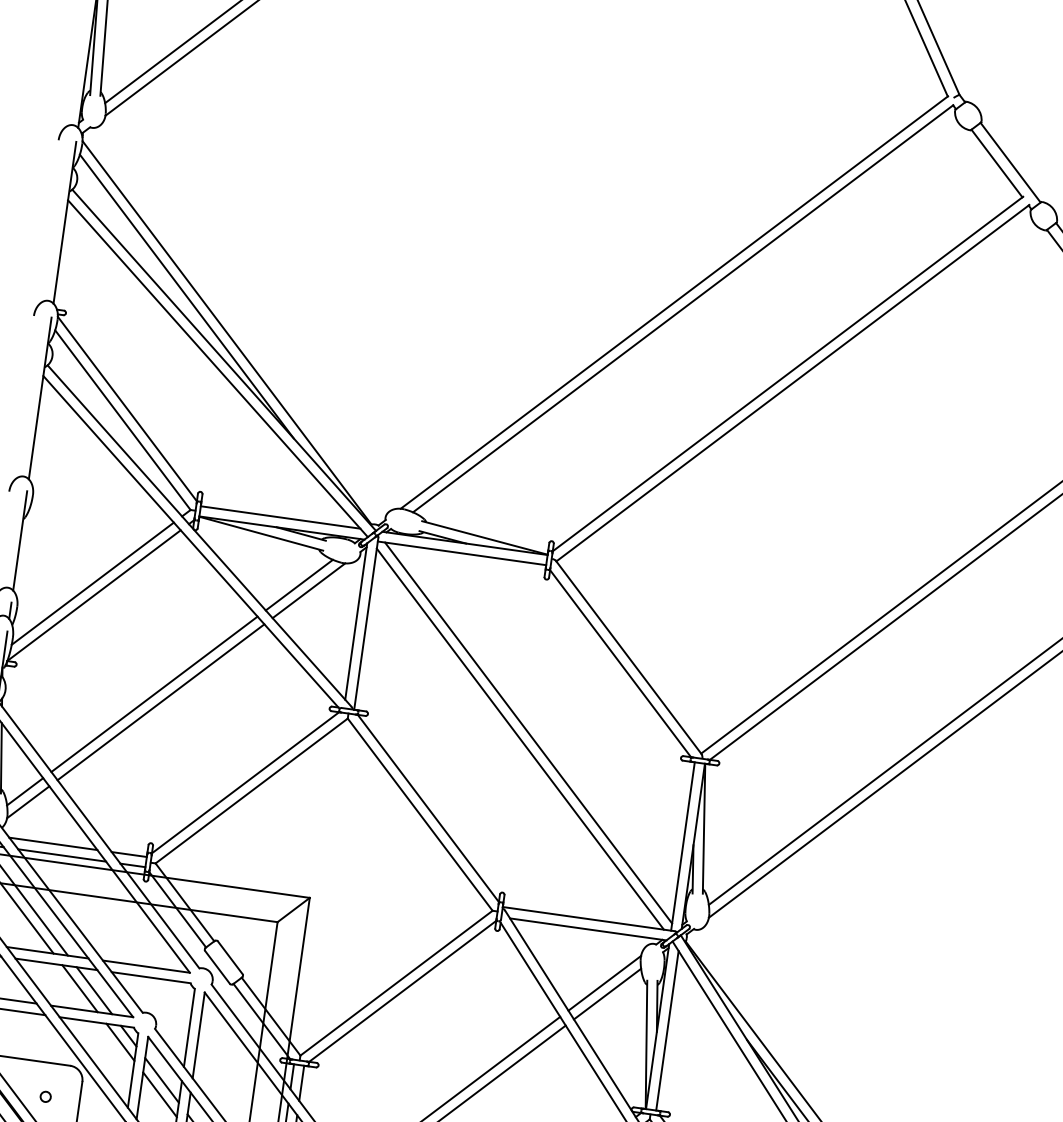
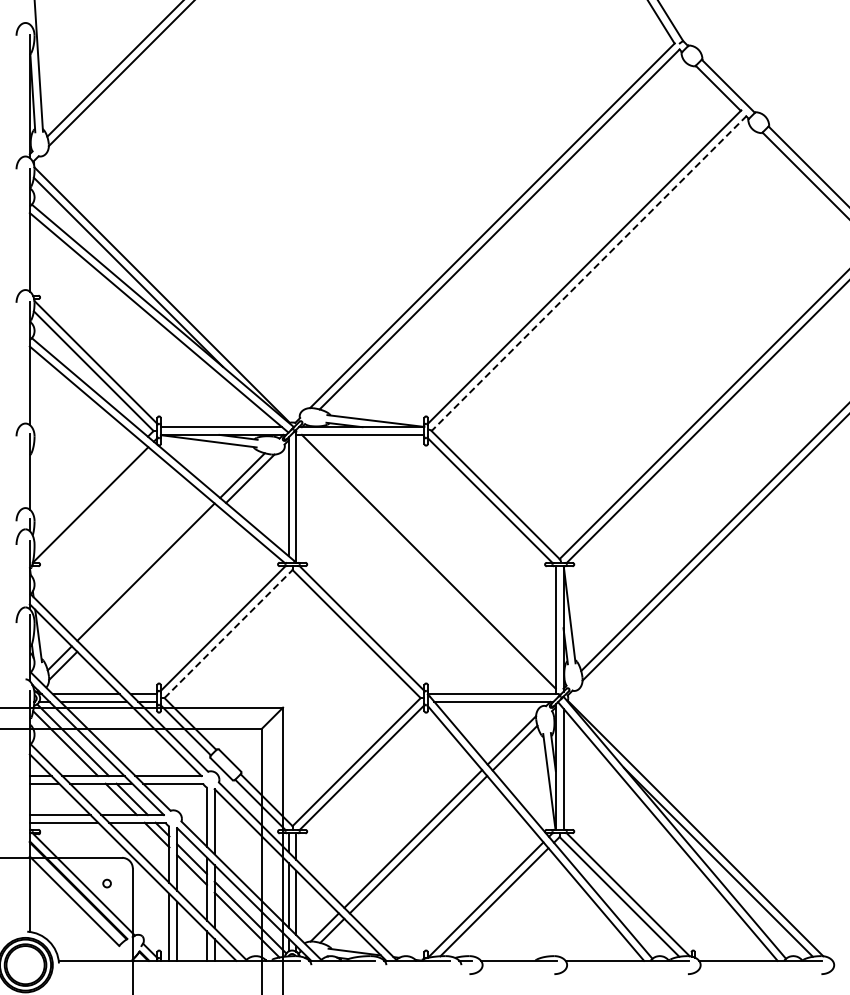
line: (793, 383) -> (589, 273), solid -> dashed
line: (92, 584) -> (88, 496), removed
line: (160, 702) -> (151, 577), removed
line: (520, 739) -> (423, 567), removed
line: (251, 791) -> (228, 634), solid -> dashed

